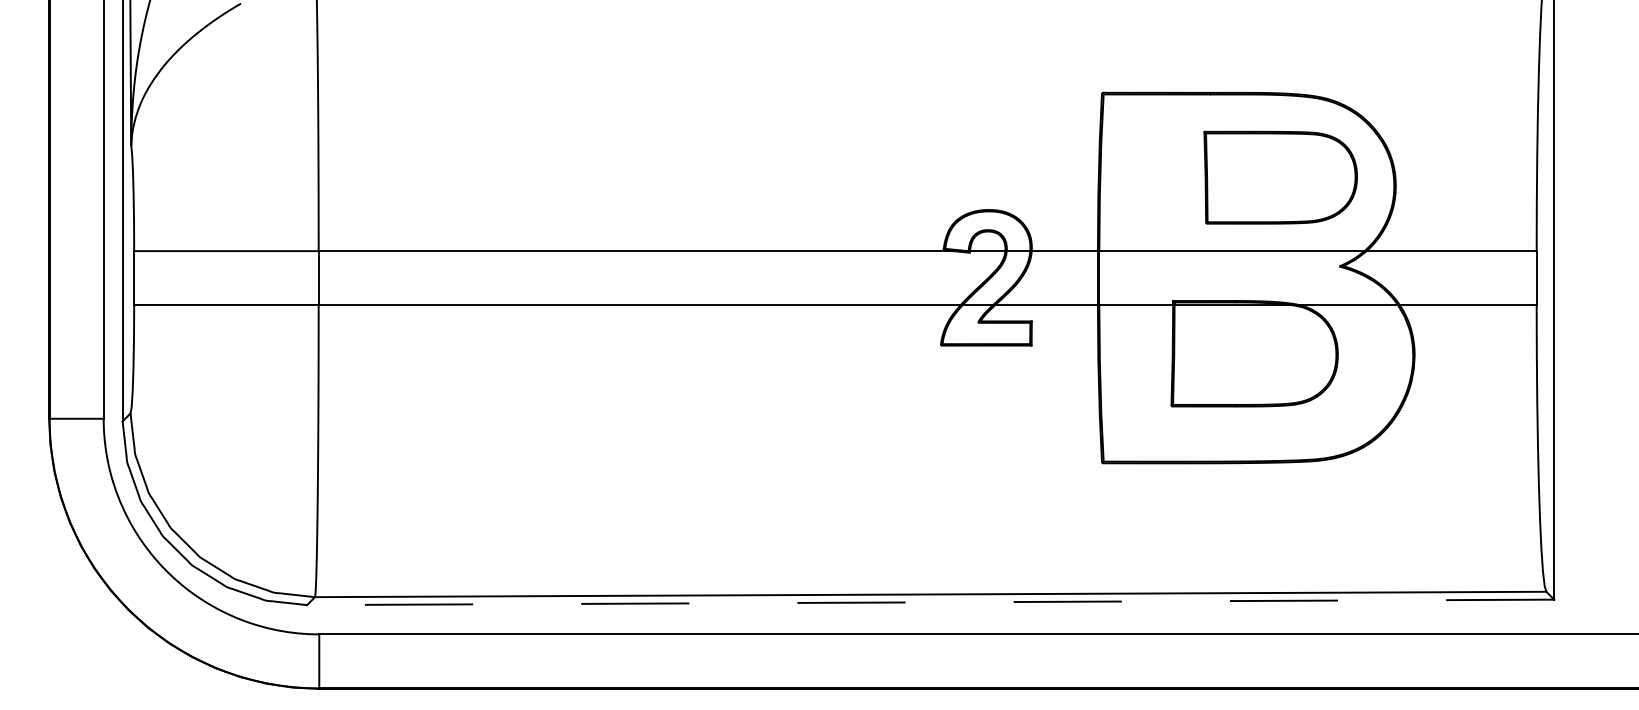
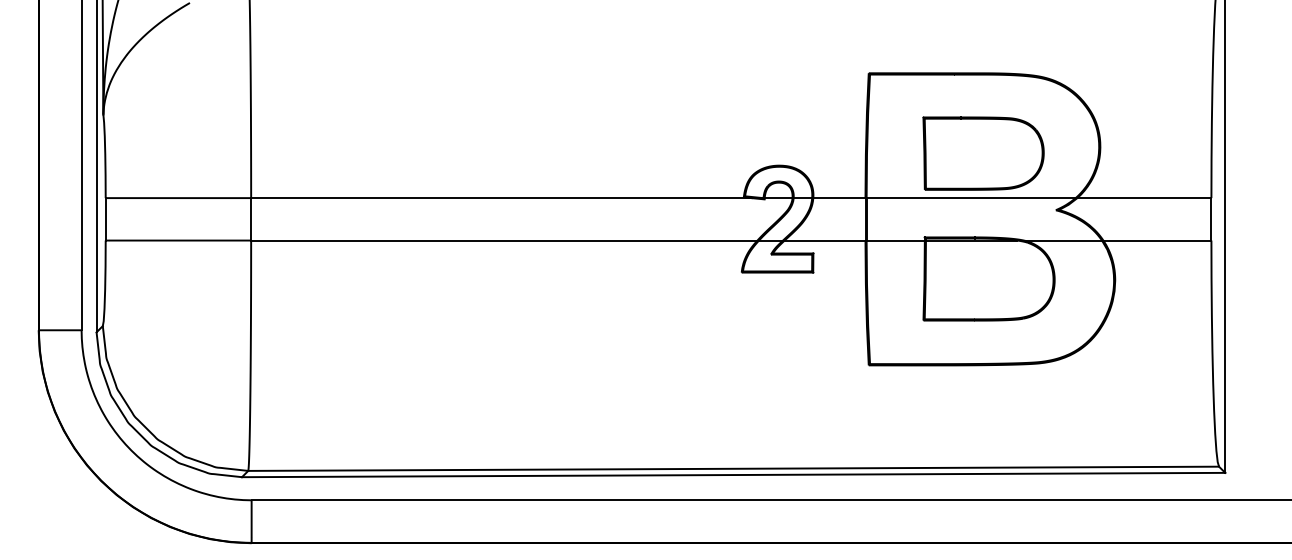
part: (1280, 177) -> (983, 153), moved
line: (930, 602) -> (733, 475), dashed -> solid

